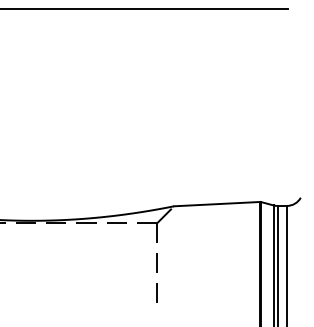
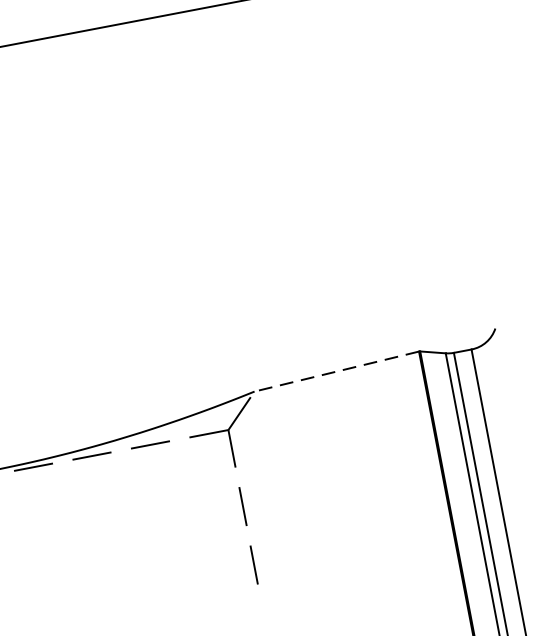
line: (216, 204) -> (335, 372), solid -> dashed

